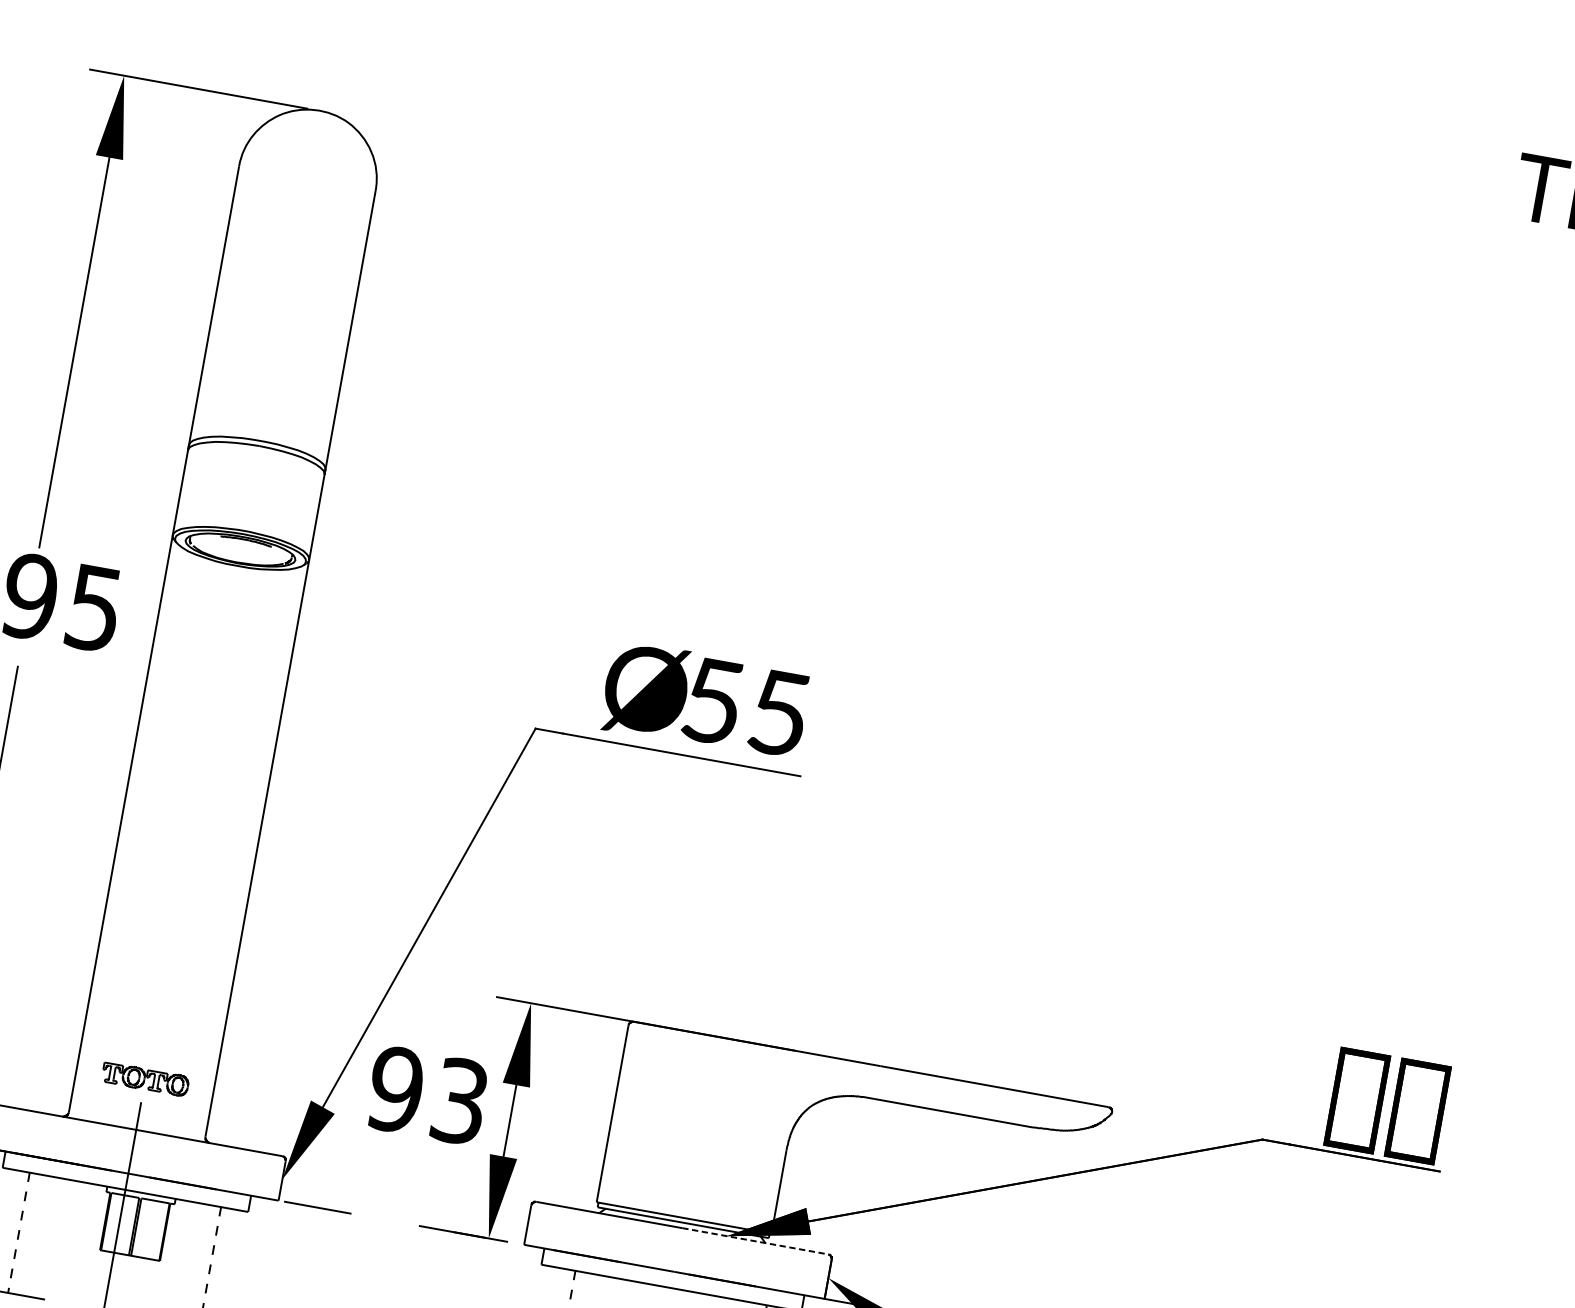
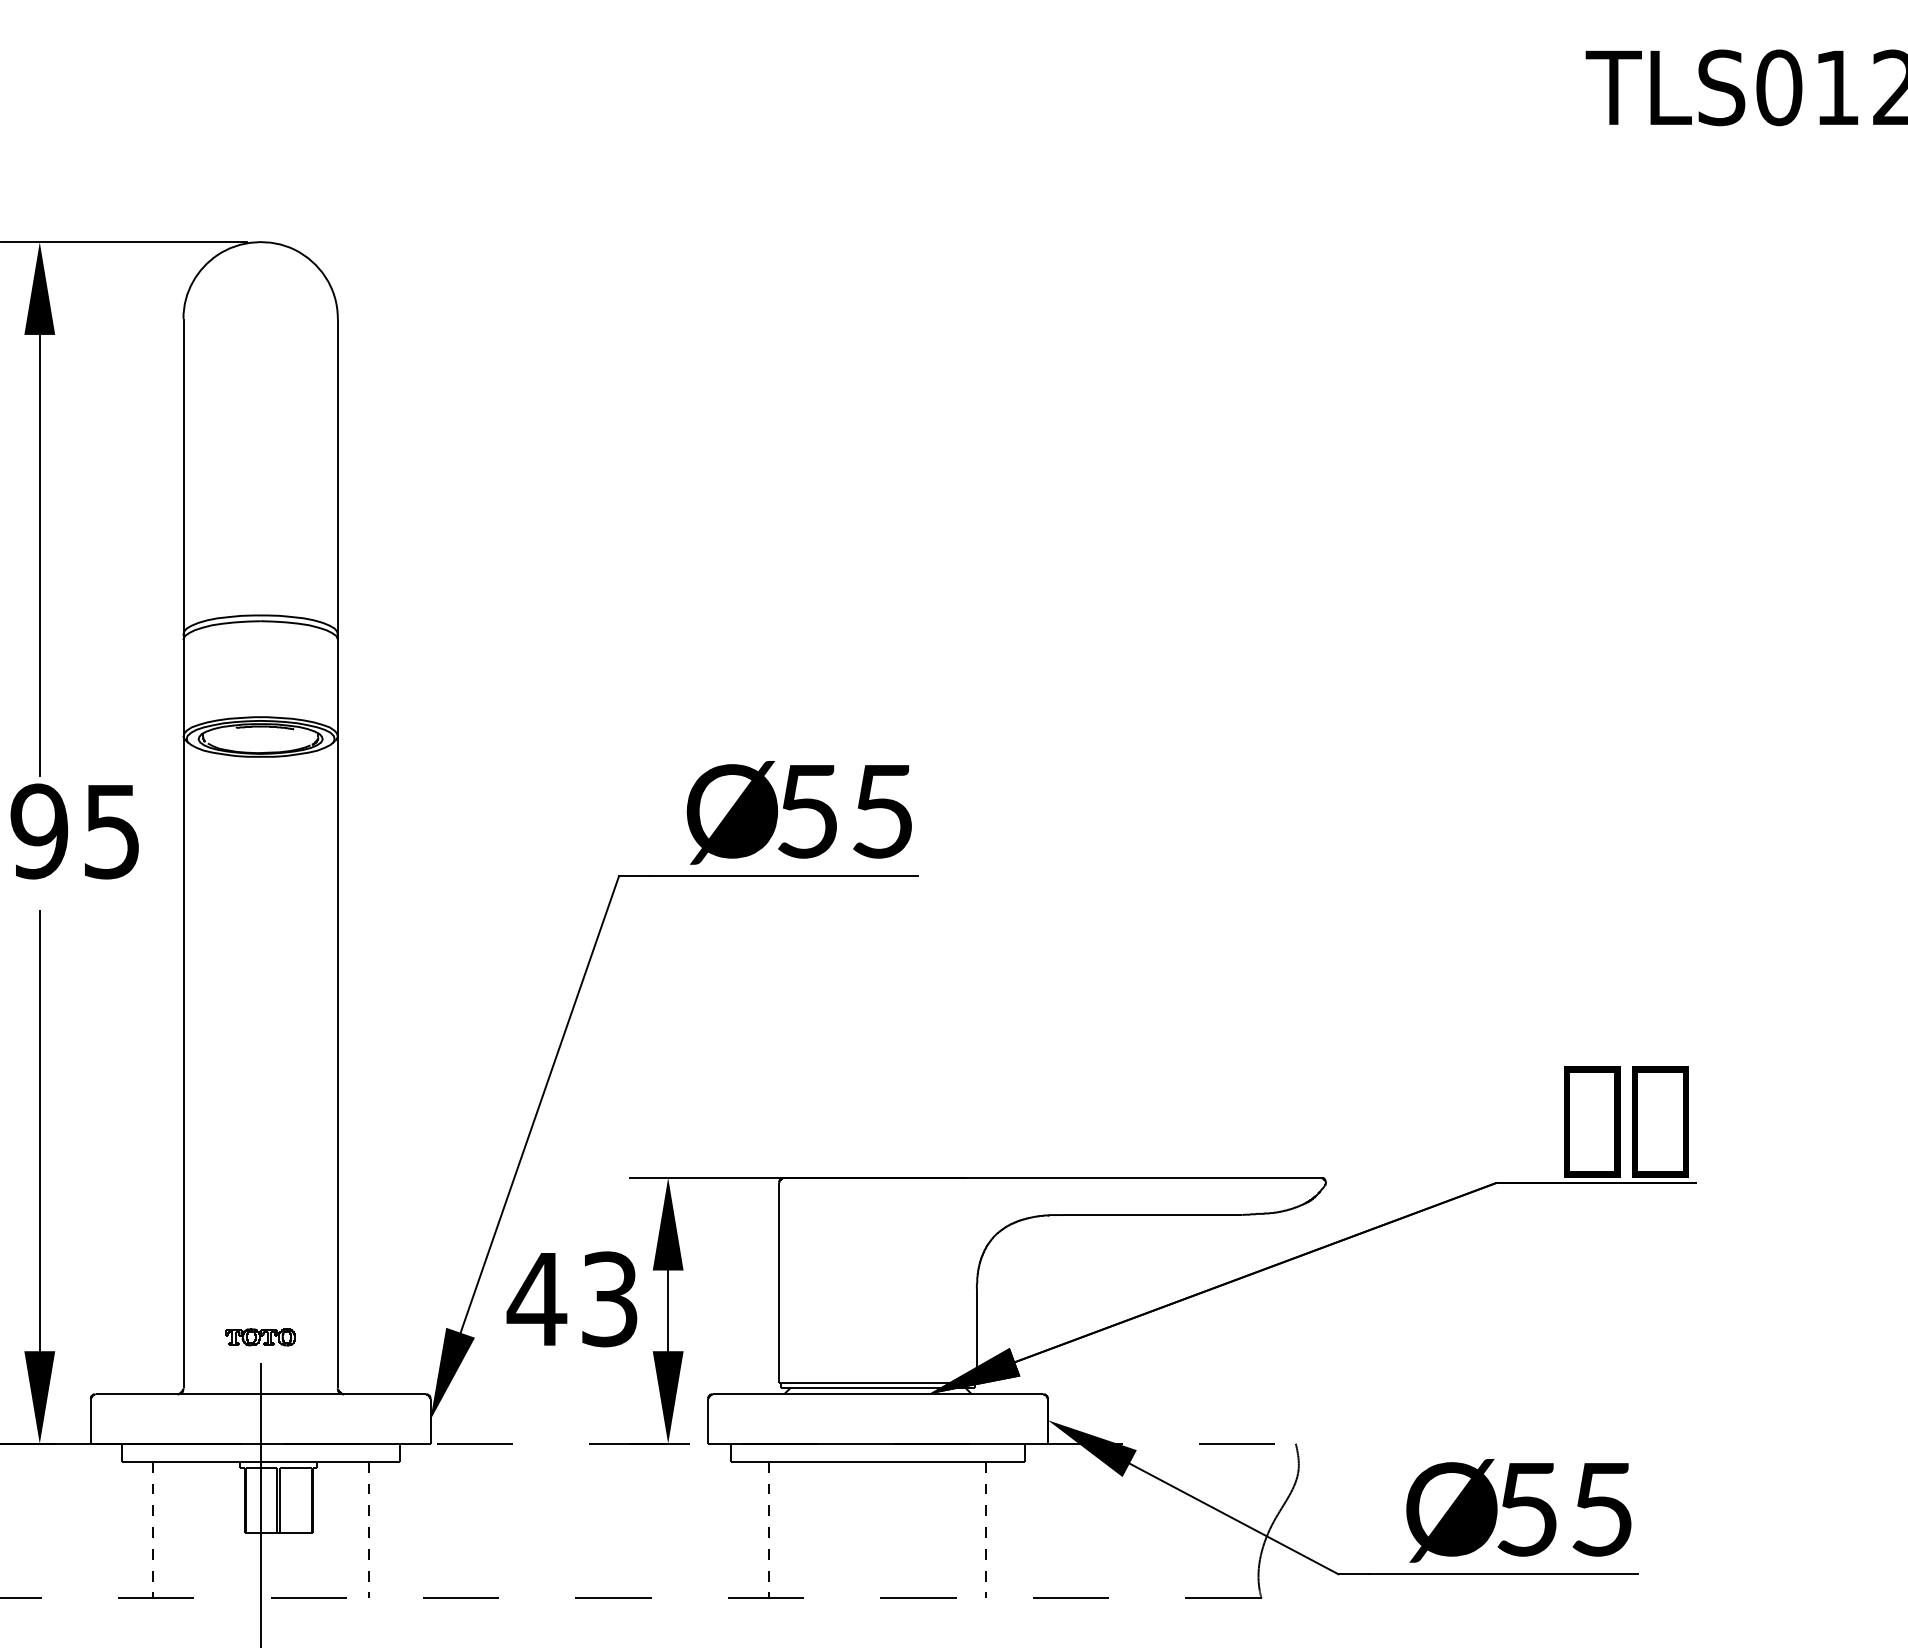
part: (145, 1079) -> (260, 1337), size x0.71
text: (395, 1089) -> (536, 1299), 93 -> 43
line: (756, 1241) -> (961, 1394), dashed -> solid

